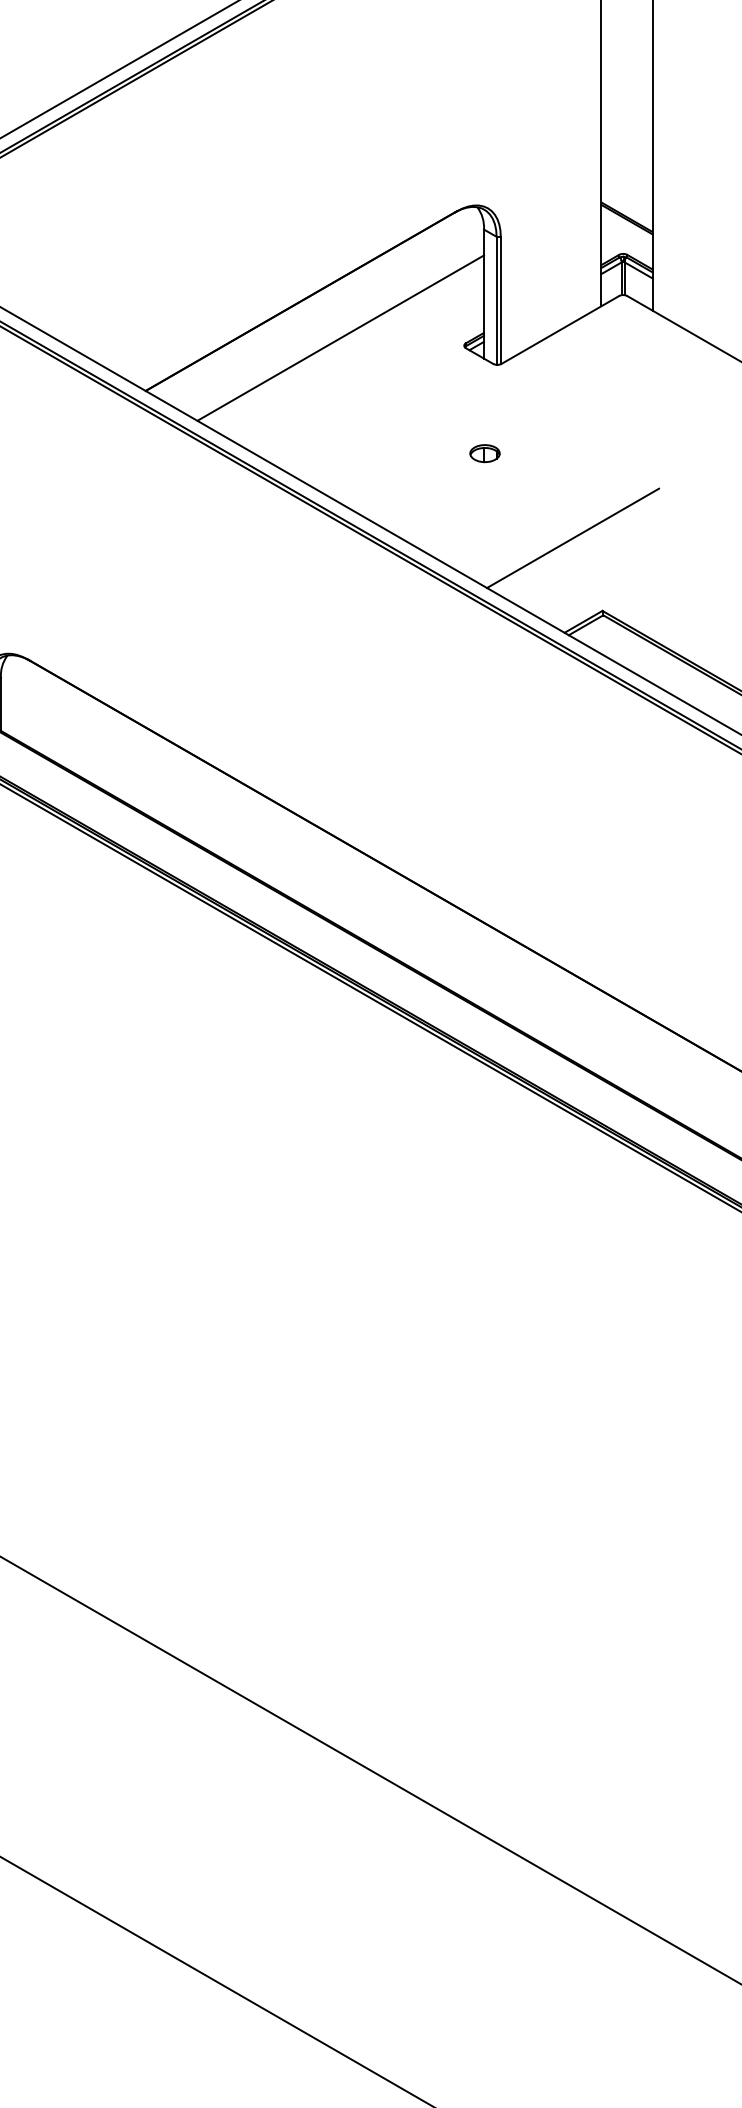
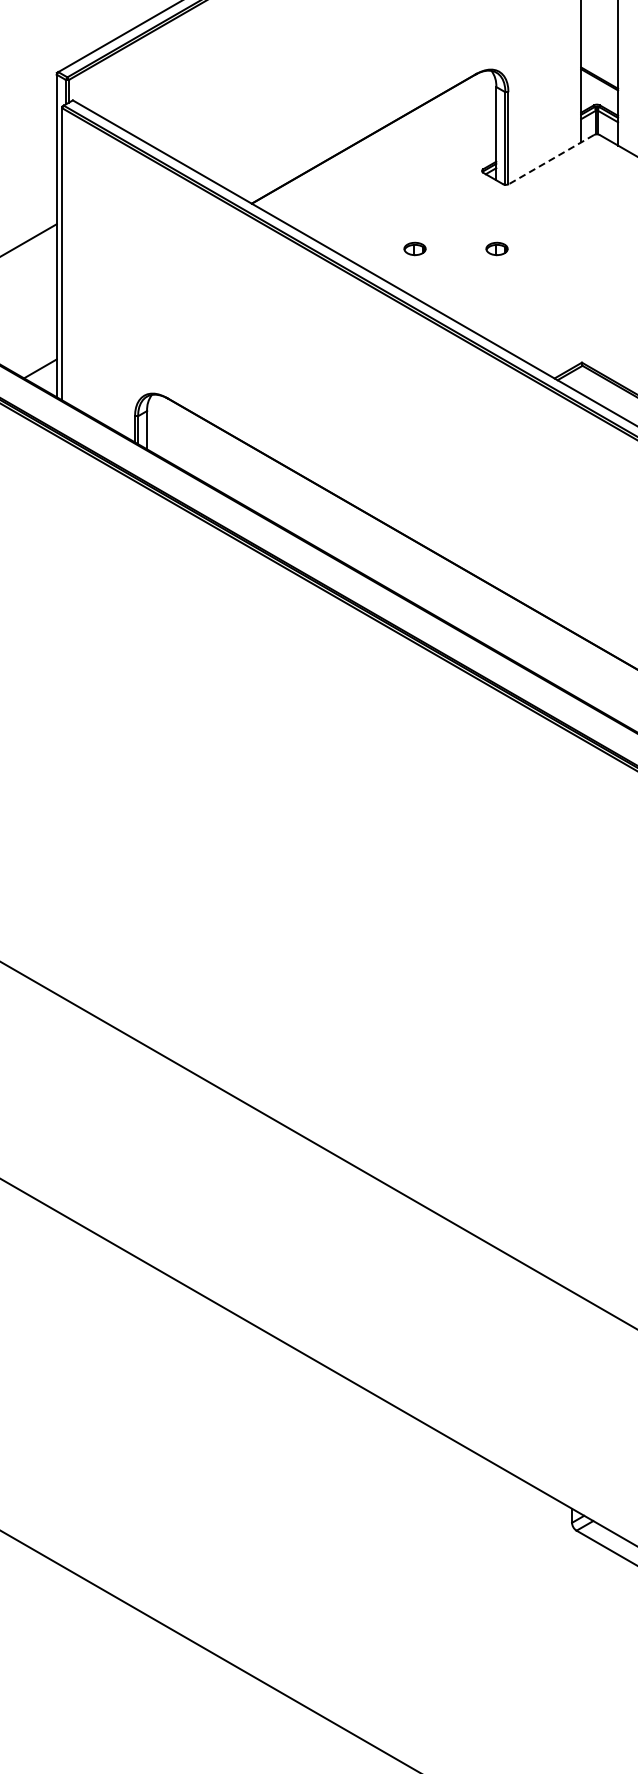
line: (560, 329) -> (551, 159), solid -> dashed
line: (340, 338) -> (392, 165), removed
part: (370, 452) -> (414, 248), added
line: (572, 538) -> (560, 310), removed

